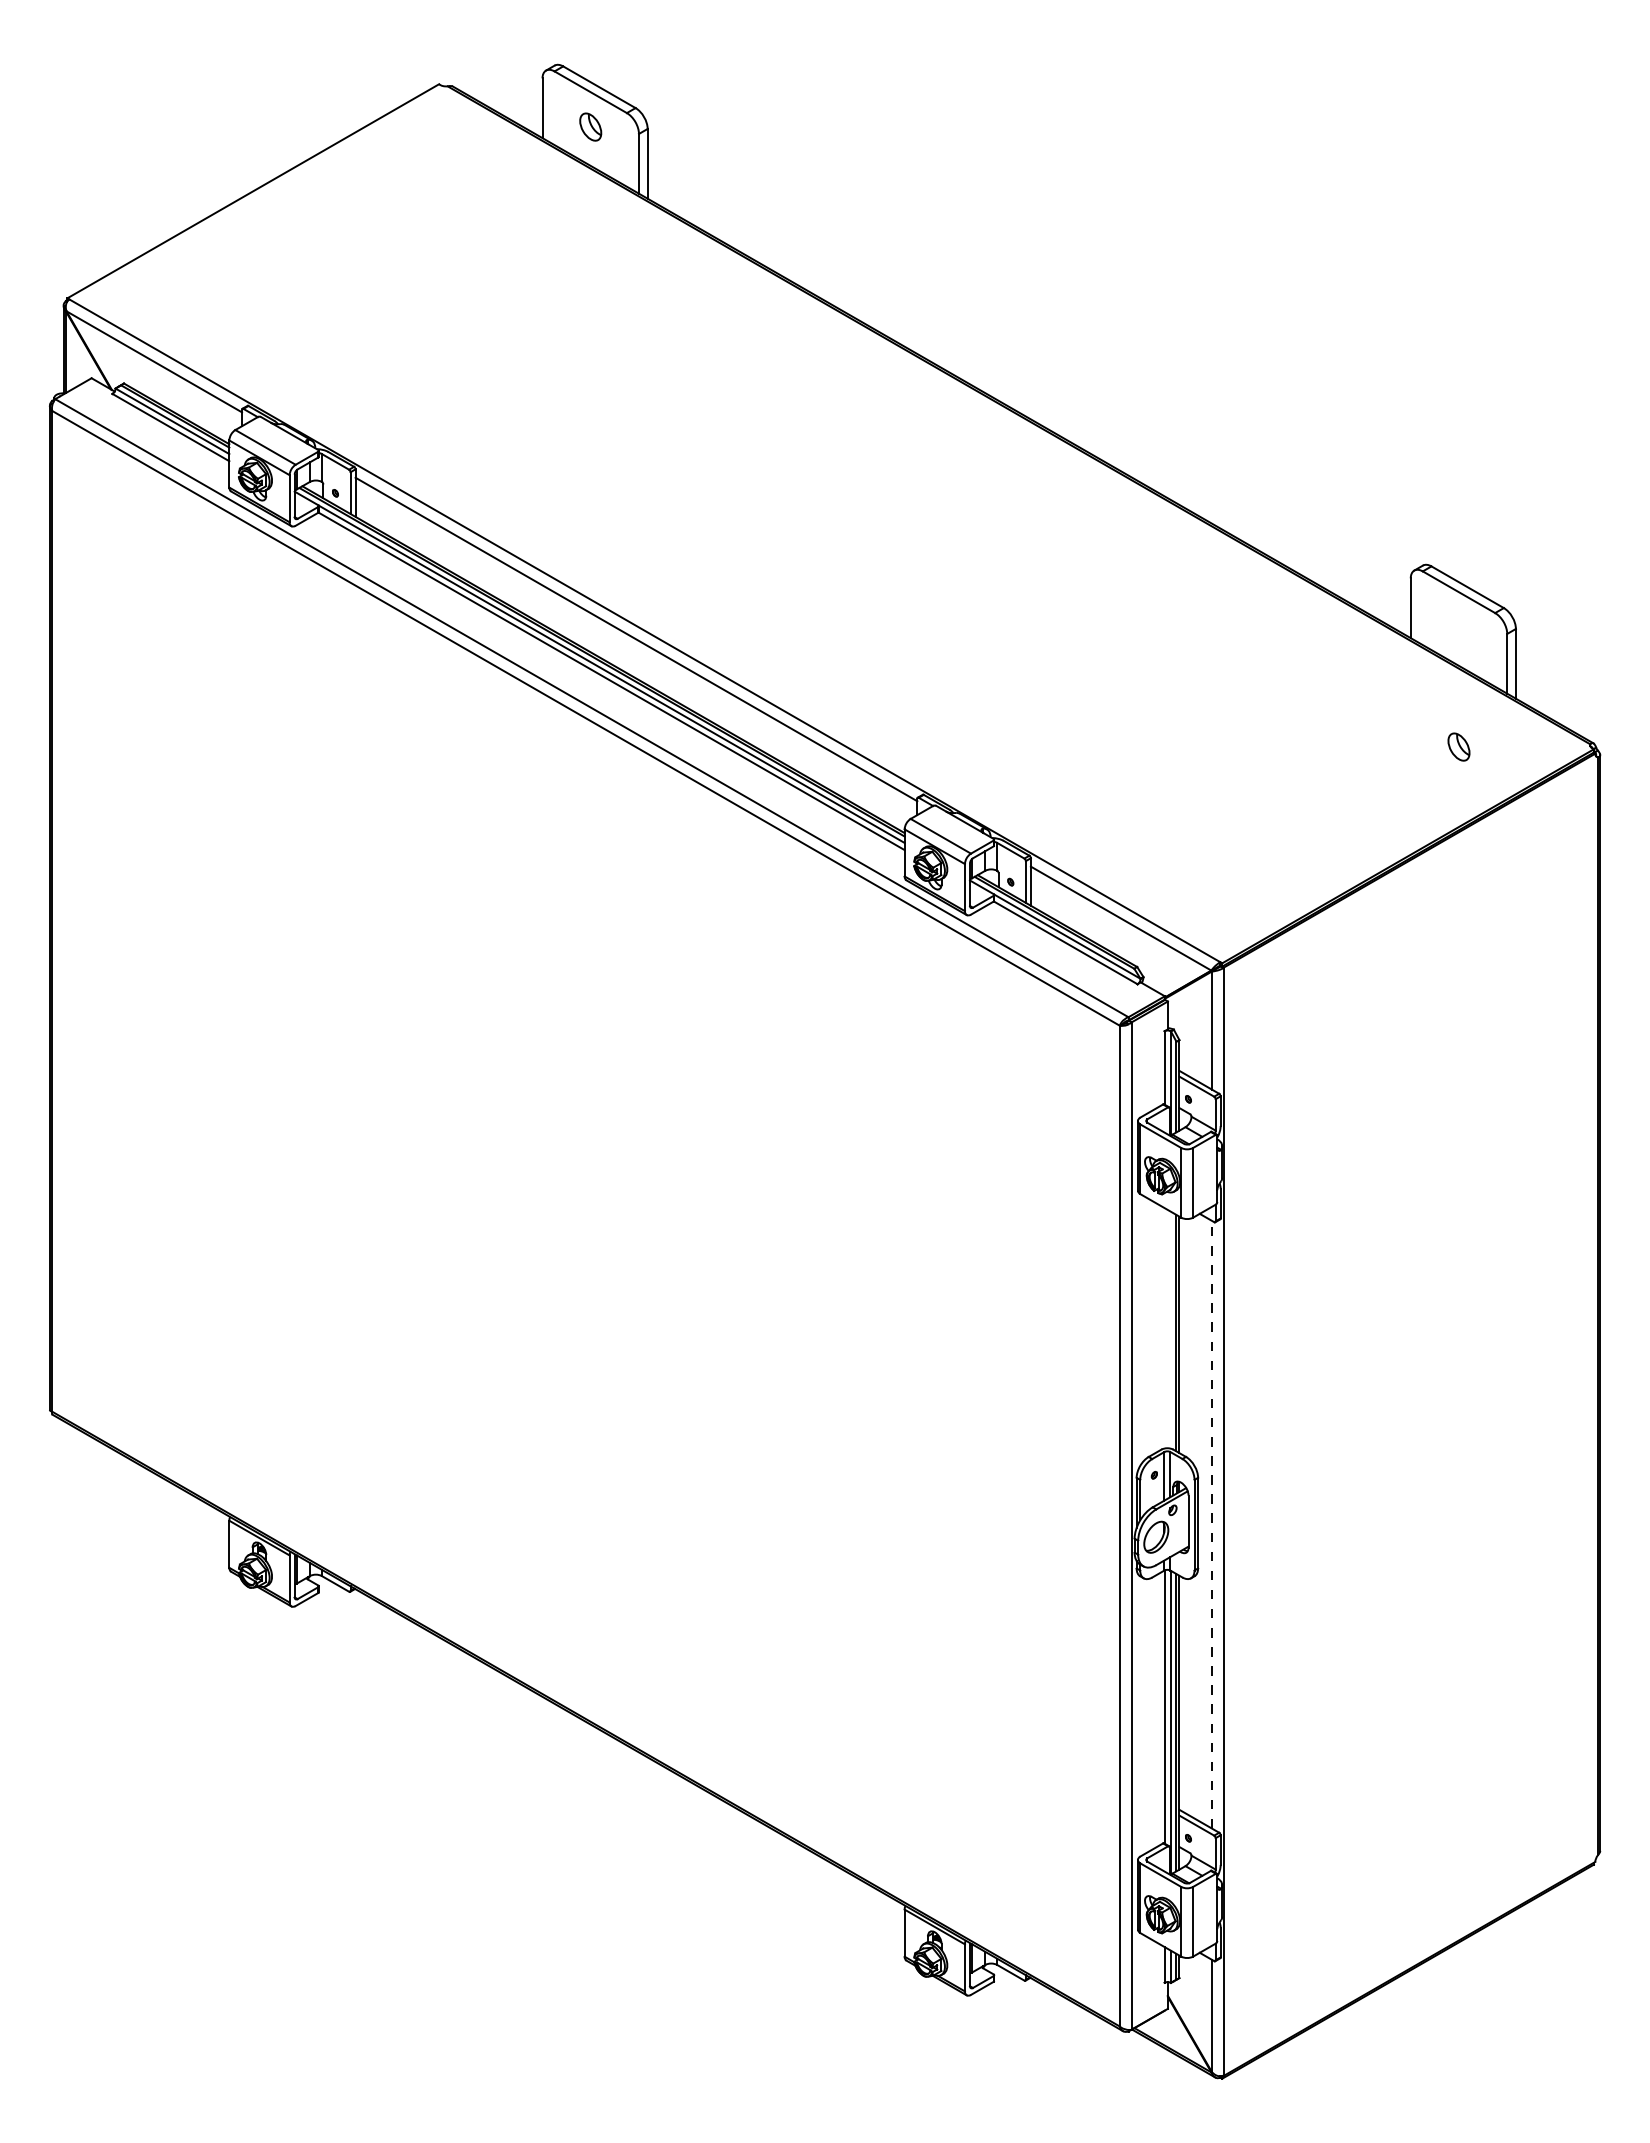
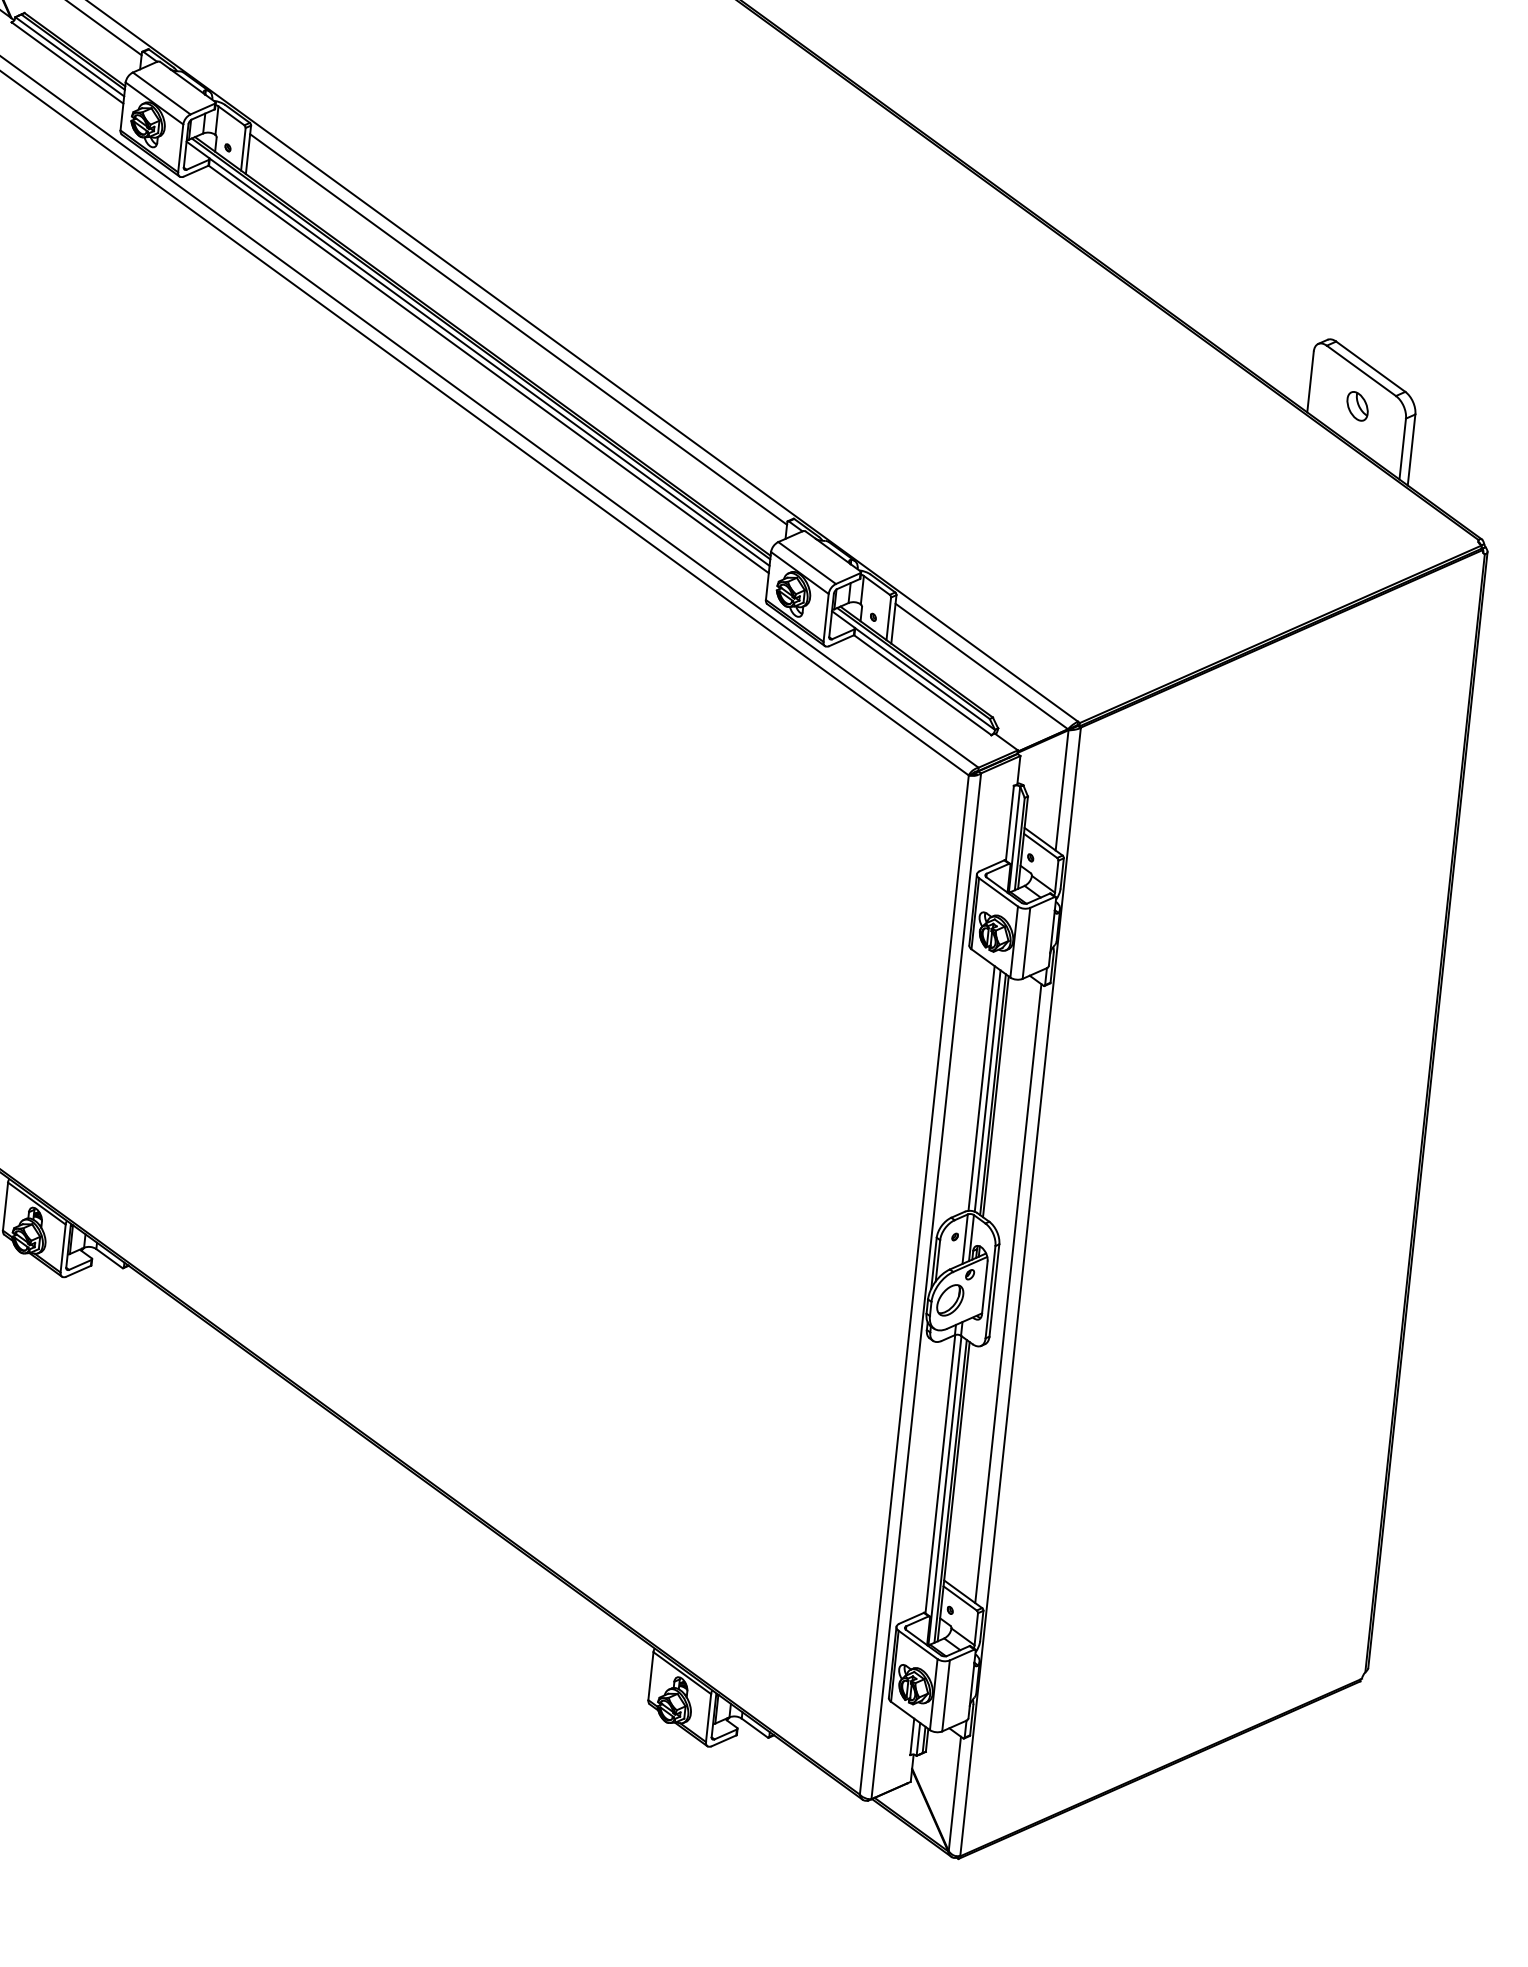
part: (1458, 746) -> (1357, 405), moved
line: (1164, 1328) -> (981, 1088), added
line: (1170, 1329) -> (987, 1090), added
line: (1211, 1524) -> (1007, 1293), dashed -> solid

